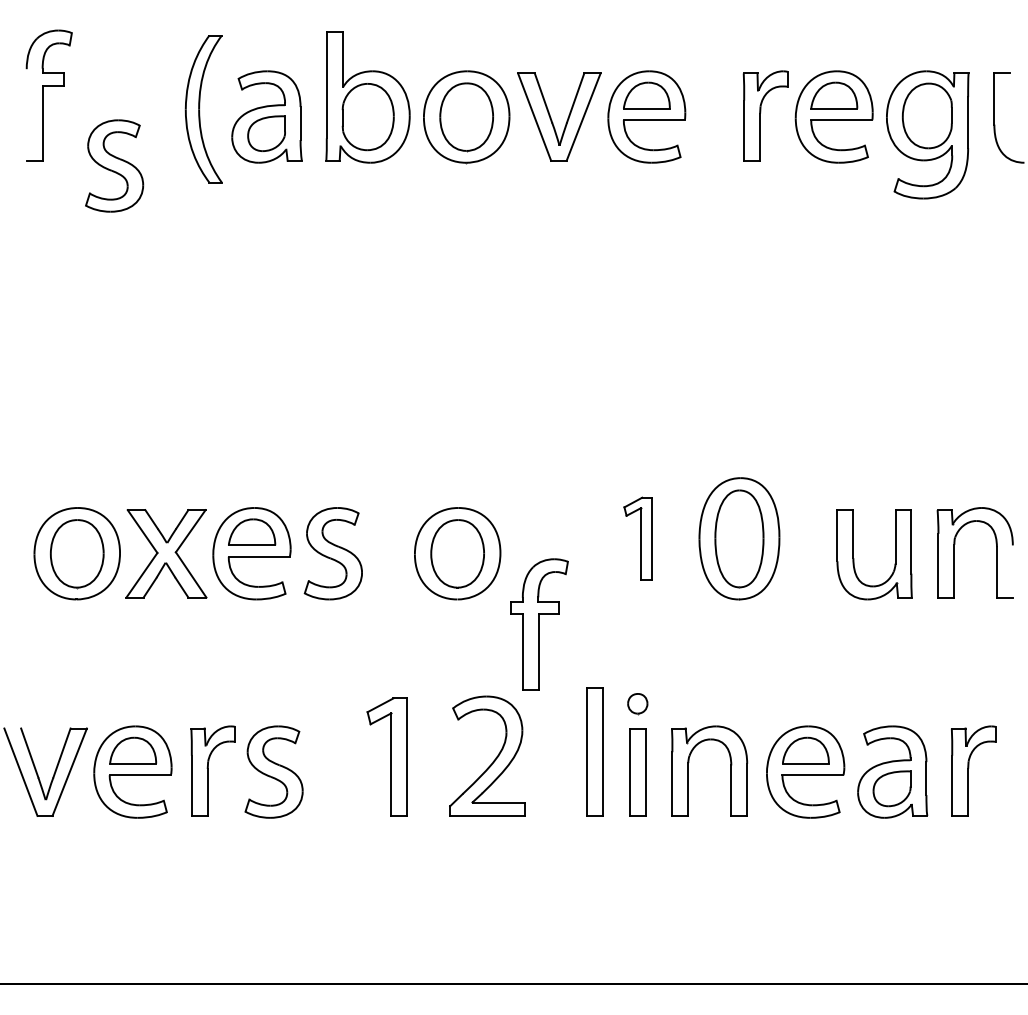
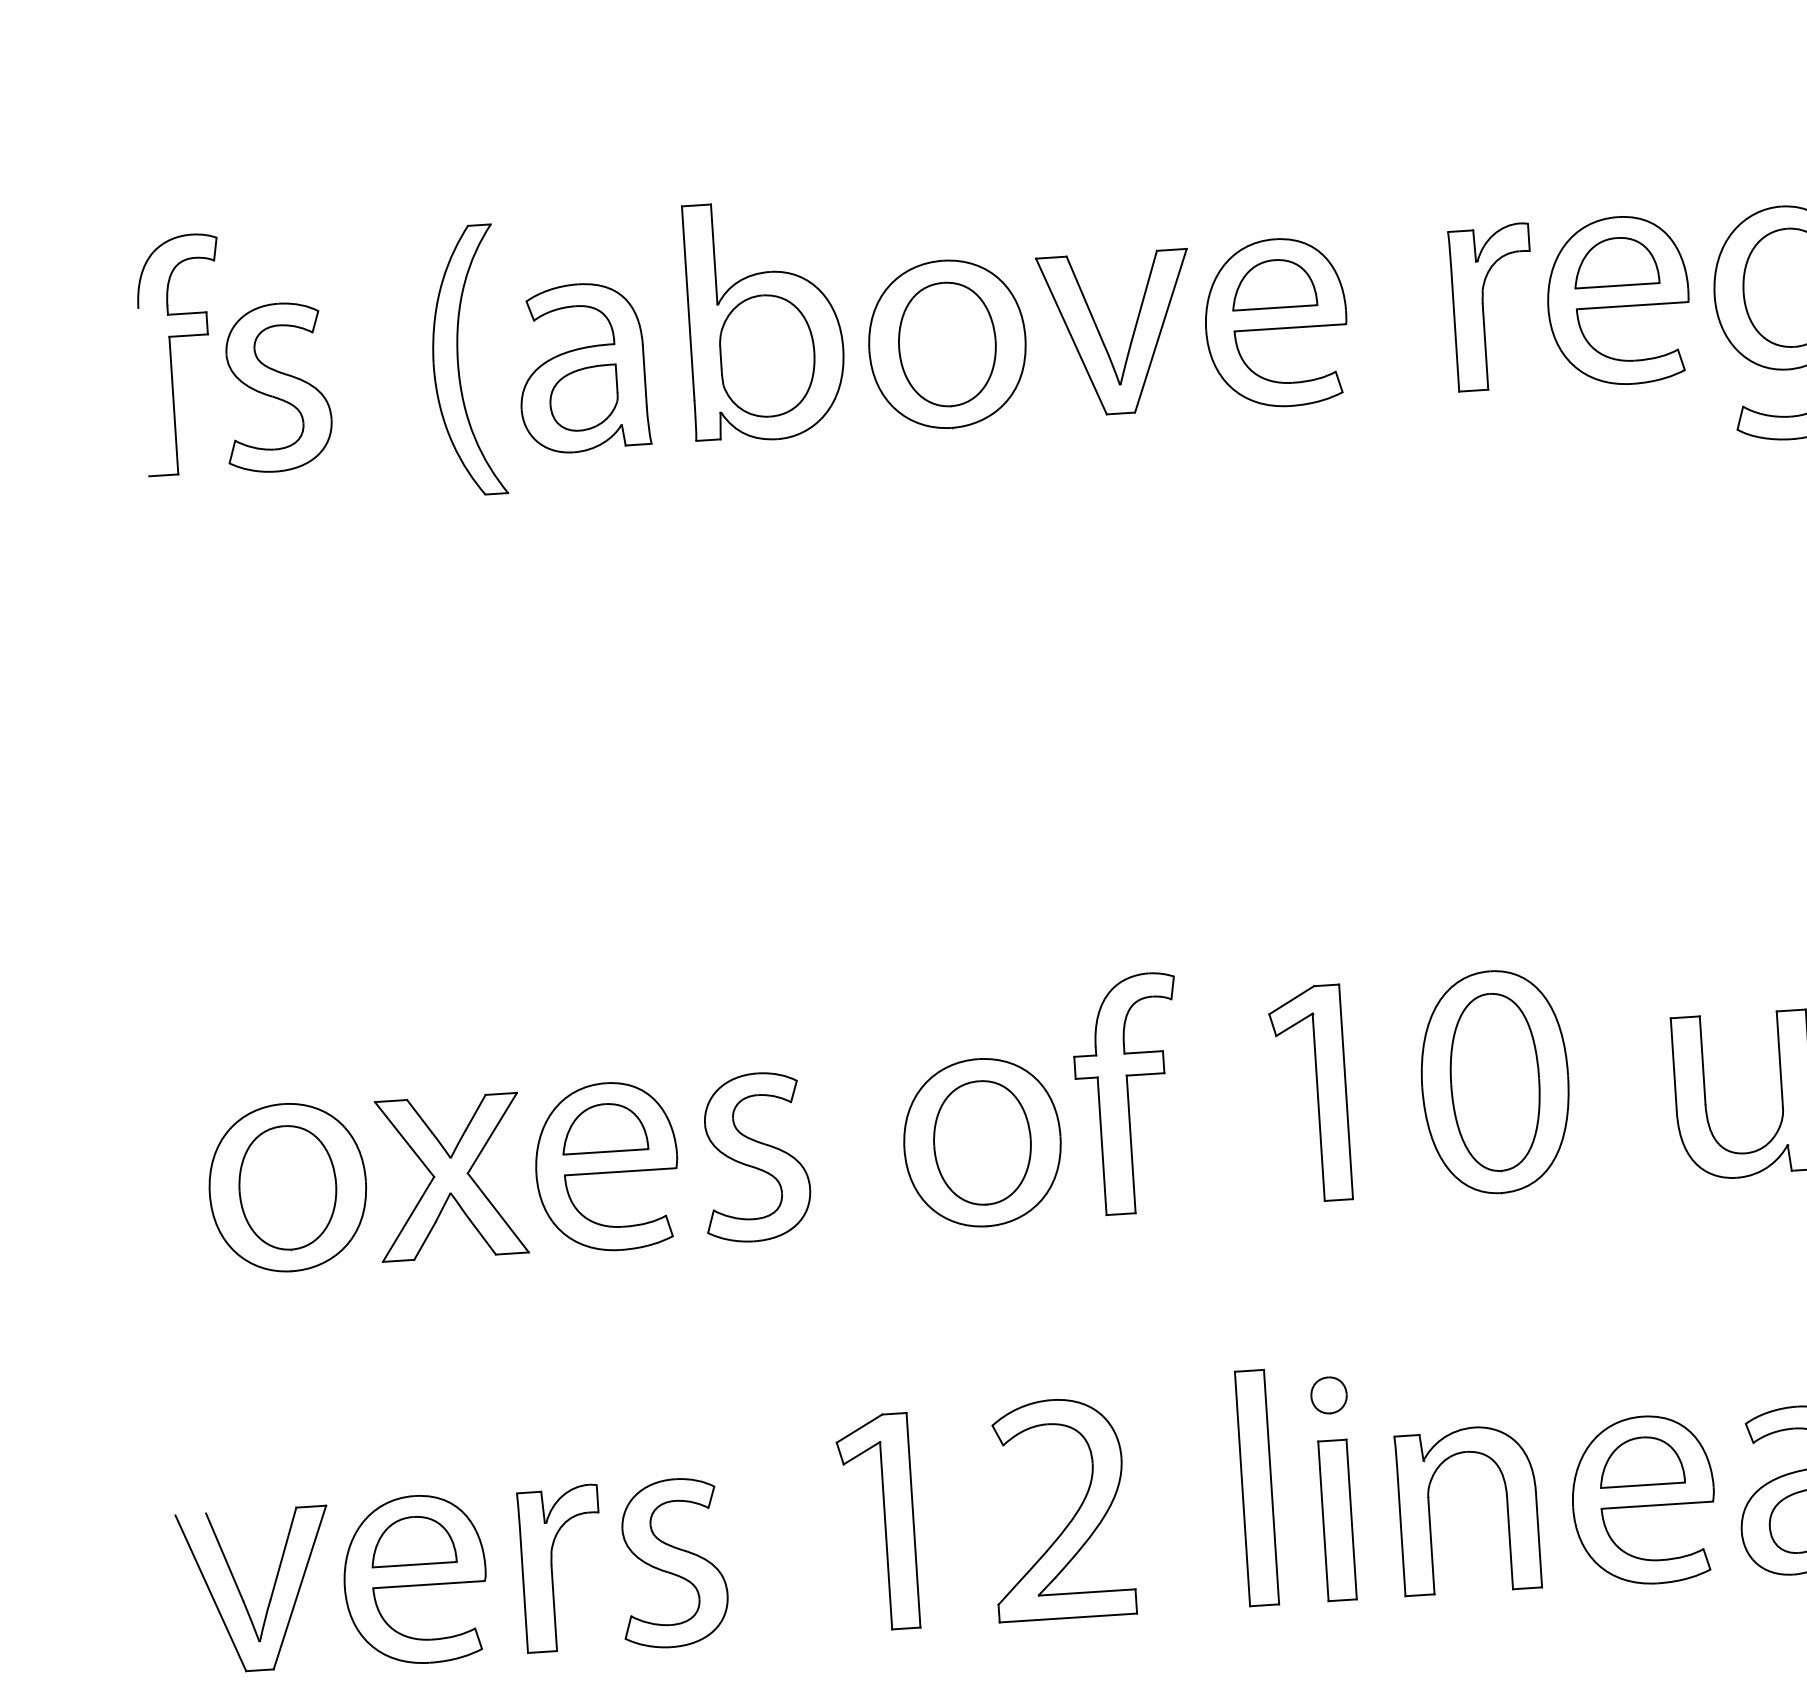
part: (114, 165) -> (276, 386), moved
part: (637, 538) -> (1309, 1093), size x1.43
part: (539, 624) -> (1129, 1094), moved

